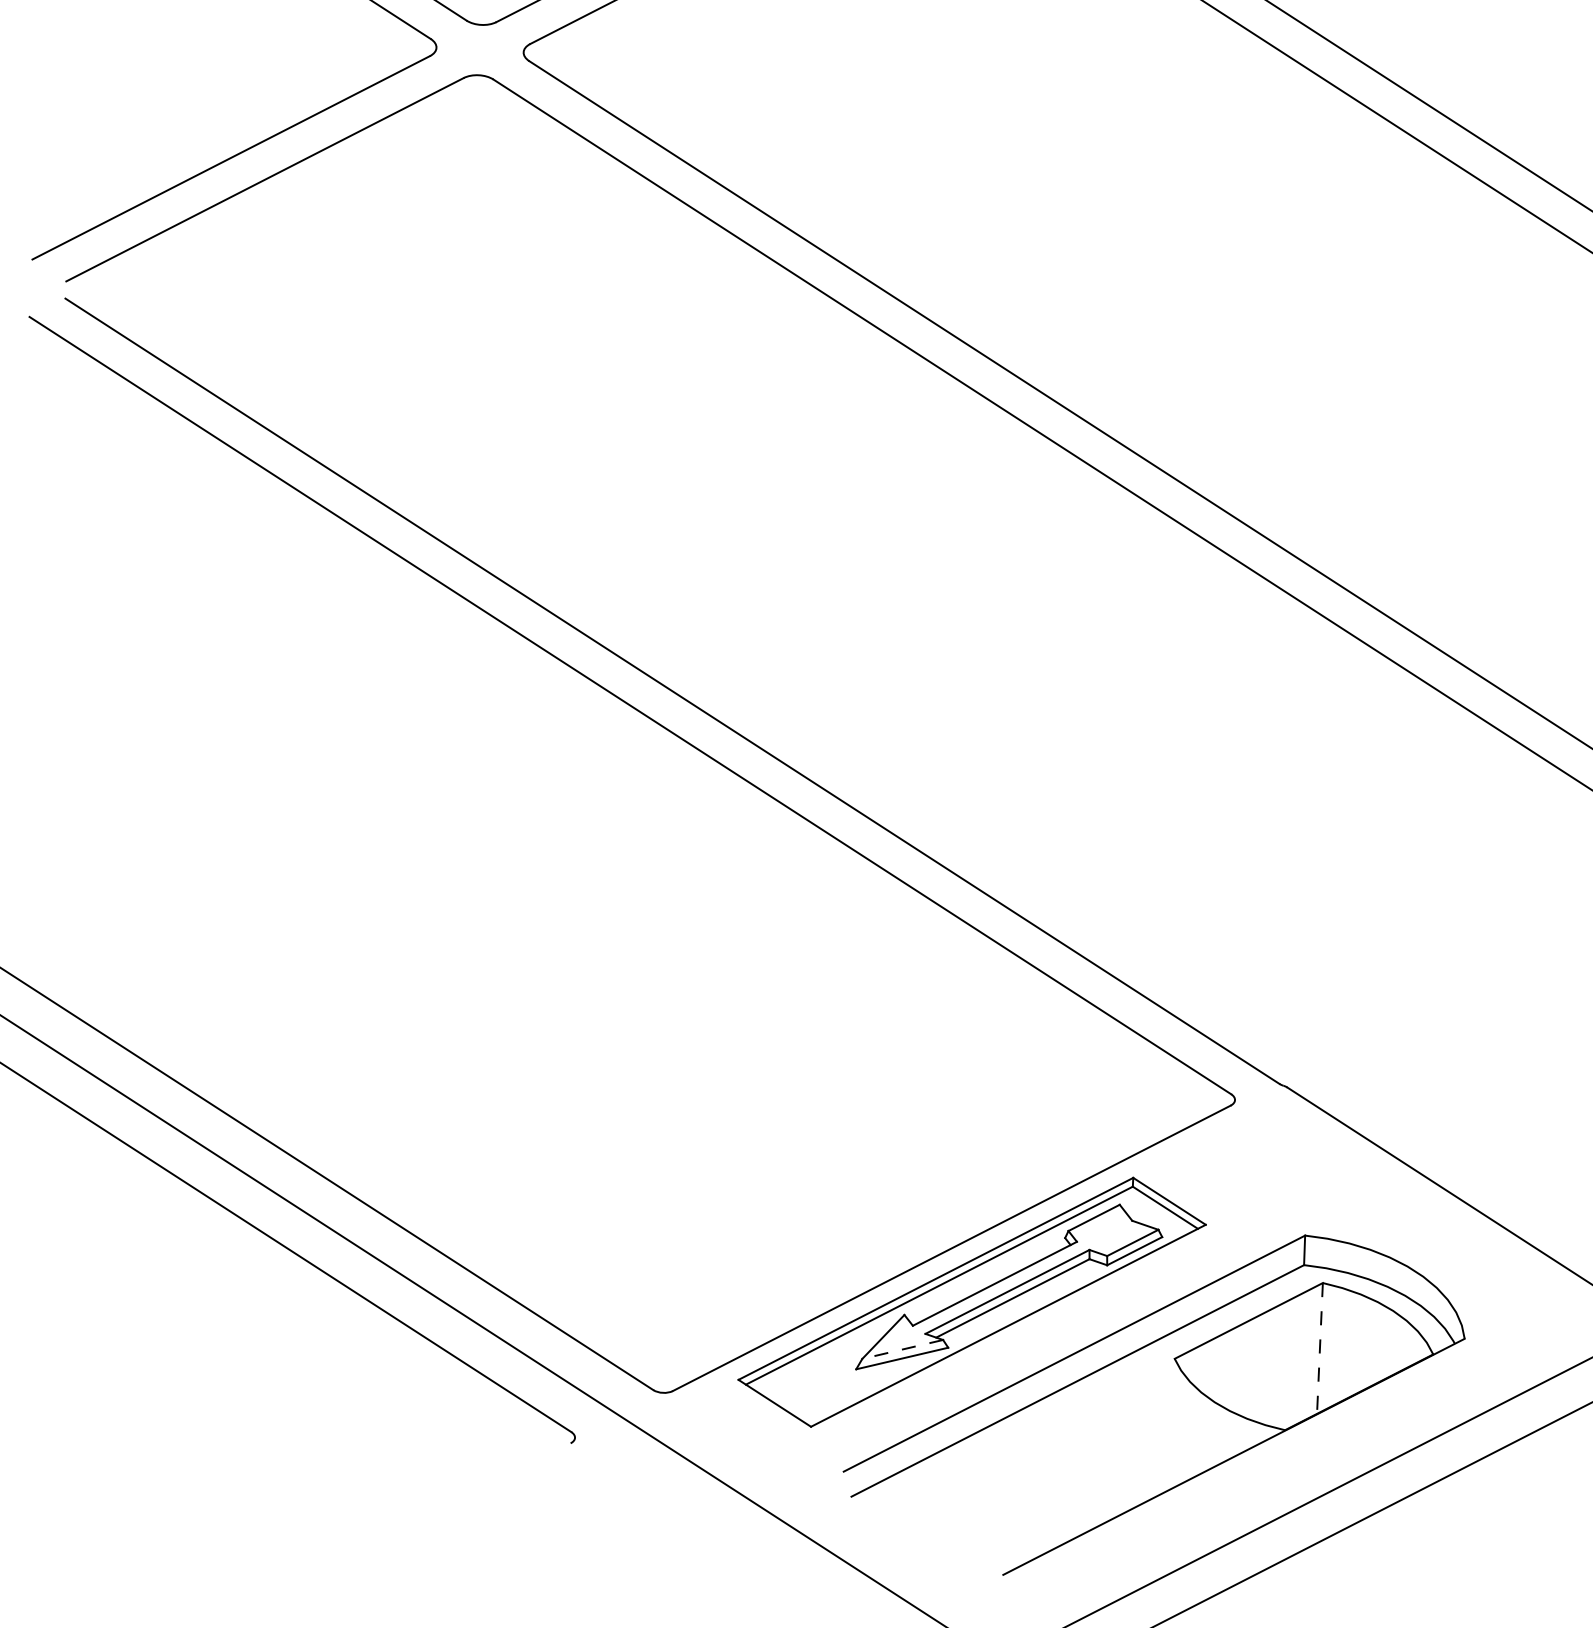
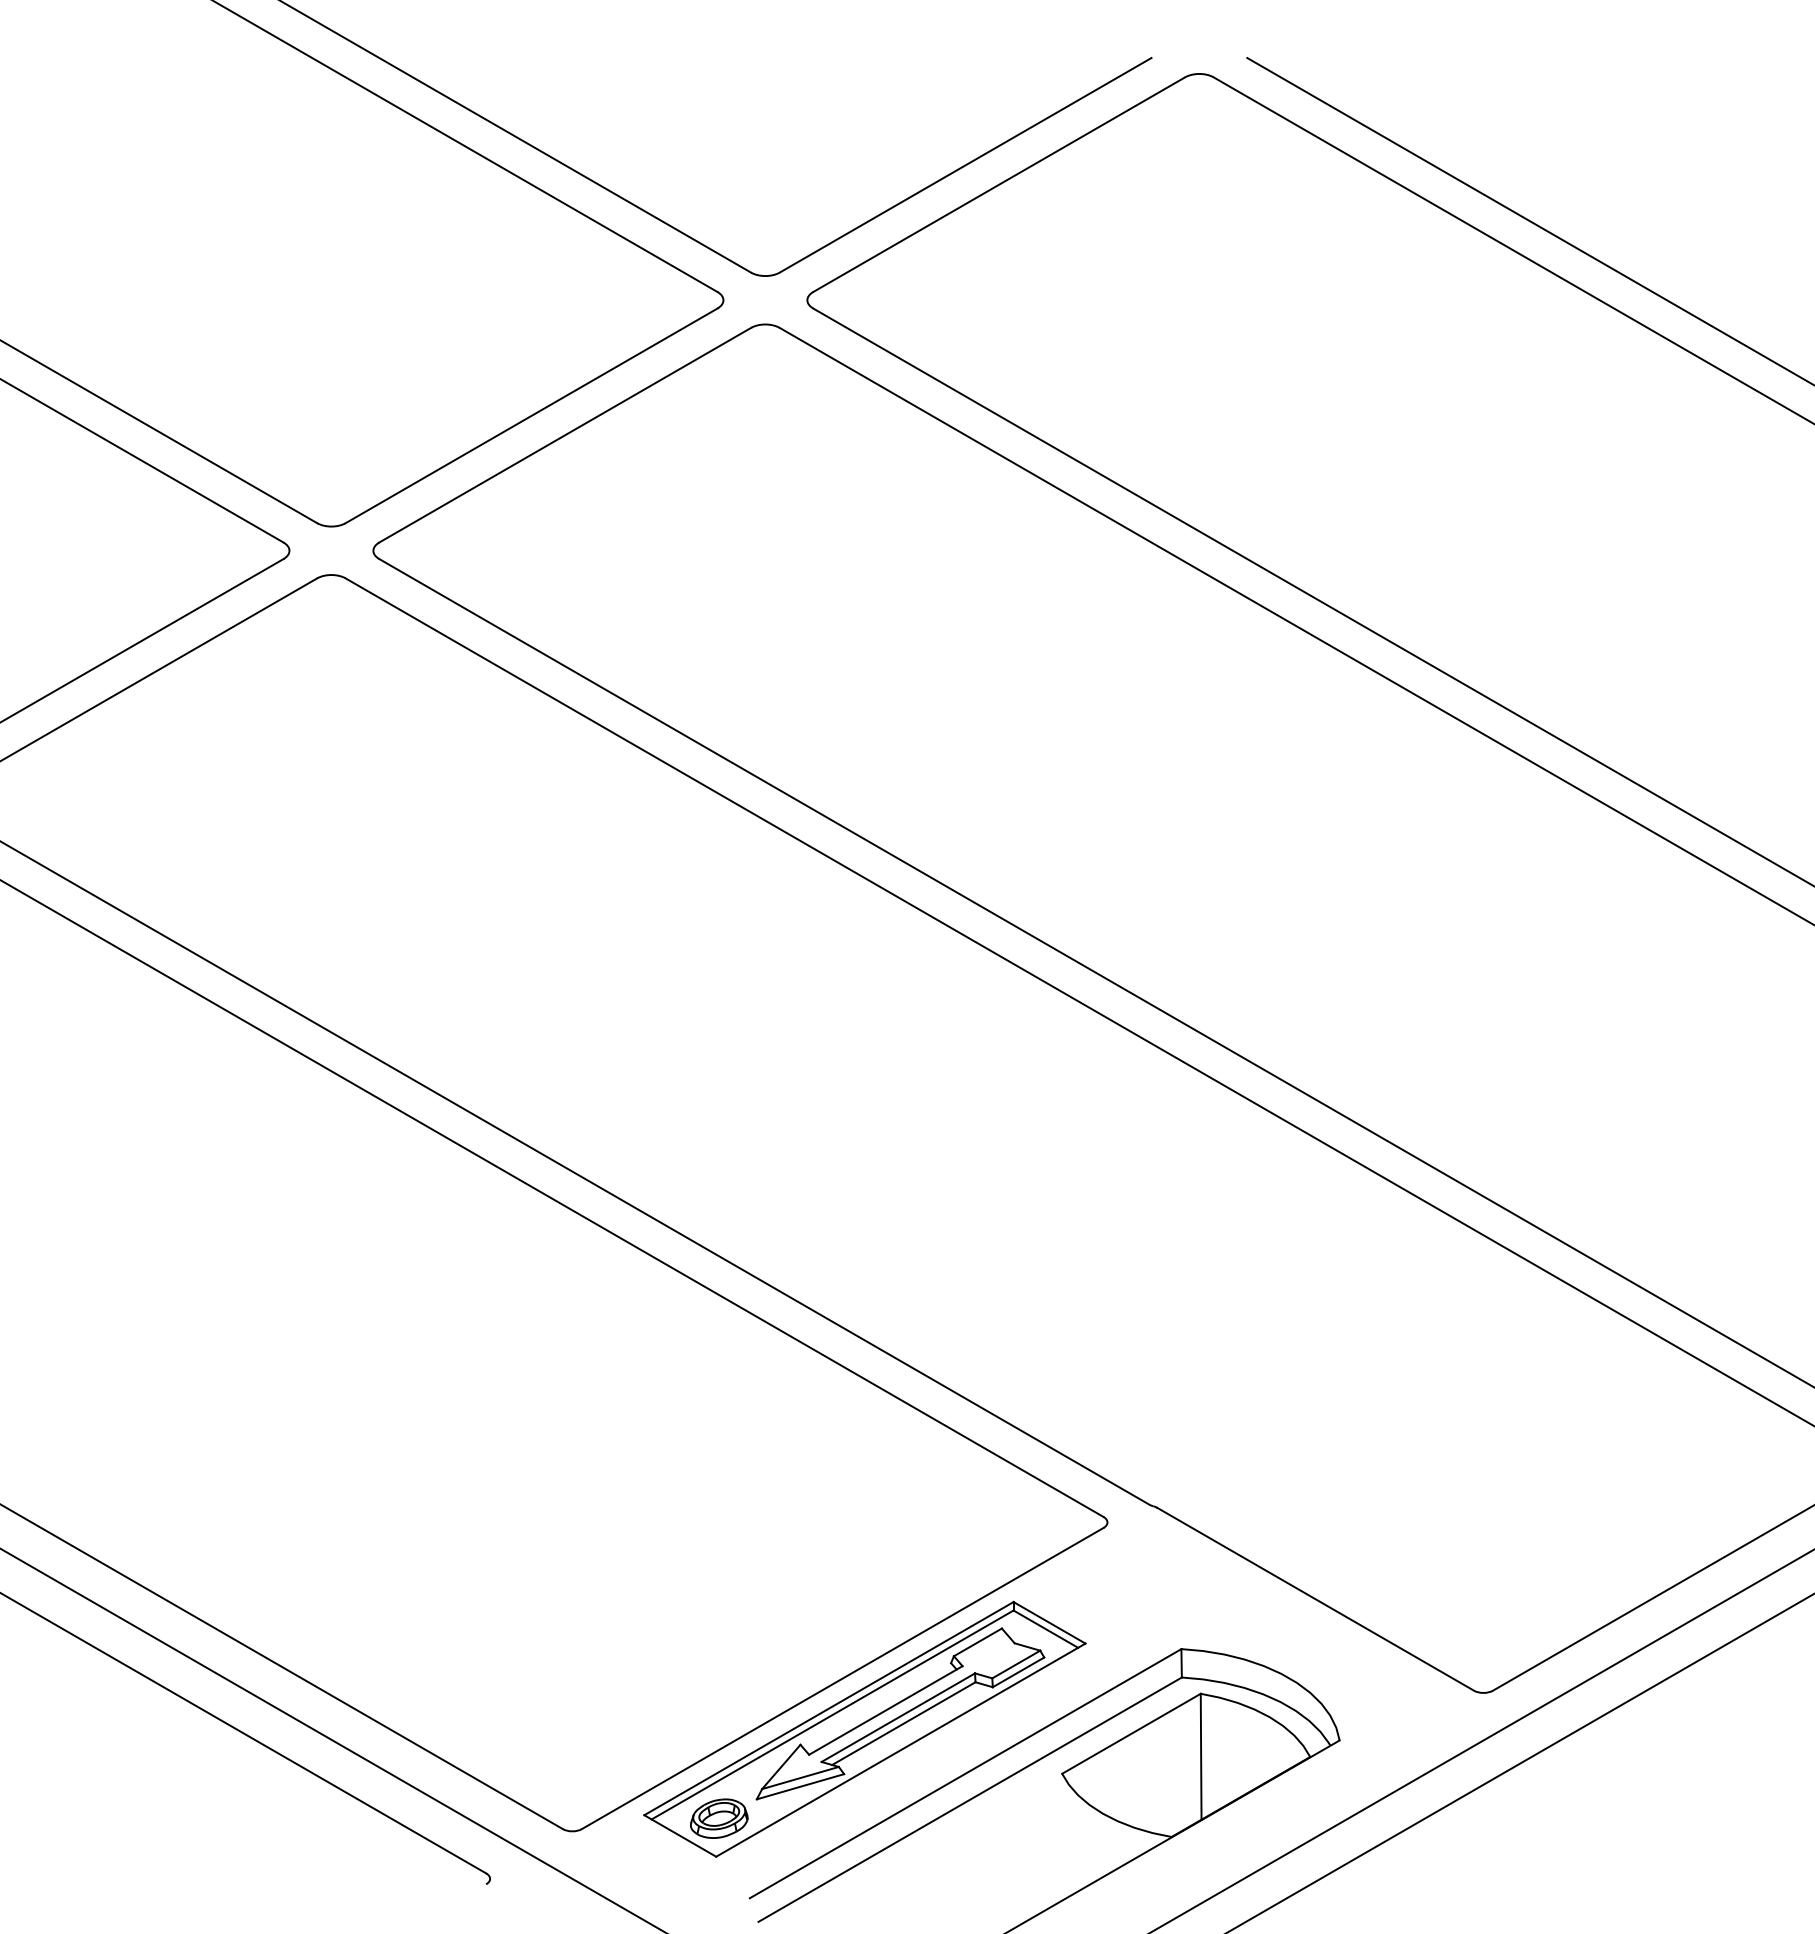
line: (1320, 1348) -> (1201, 1756), dashed -> solid
line: (902, 1349) -> (800, 1778), dashed -> solid
part: (816, 1387) -> (719, 1818), added

